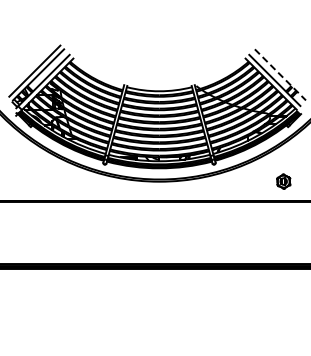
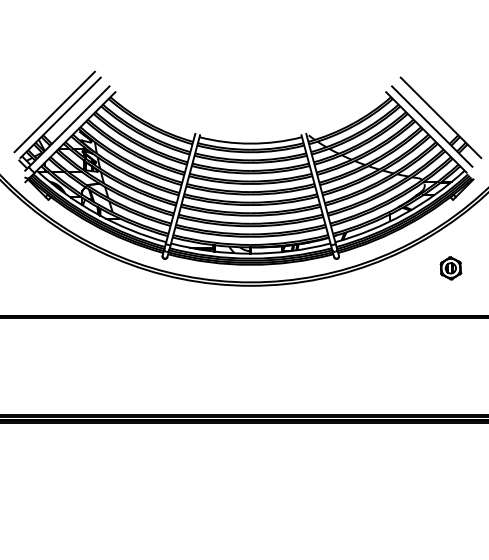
line: (280, 75) -> (441, 118), dashed -> solid
part: (283, 181) -> (450, 268), moved

